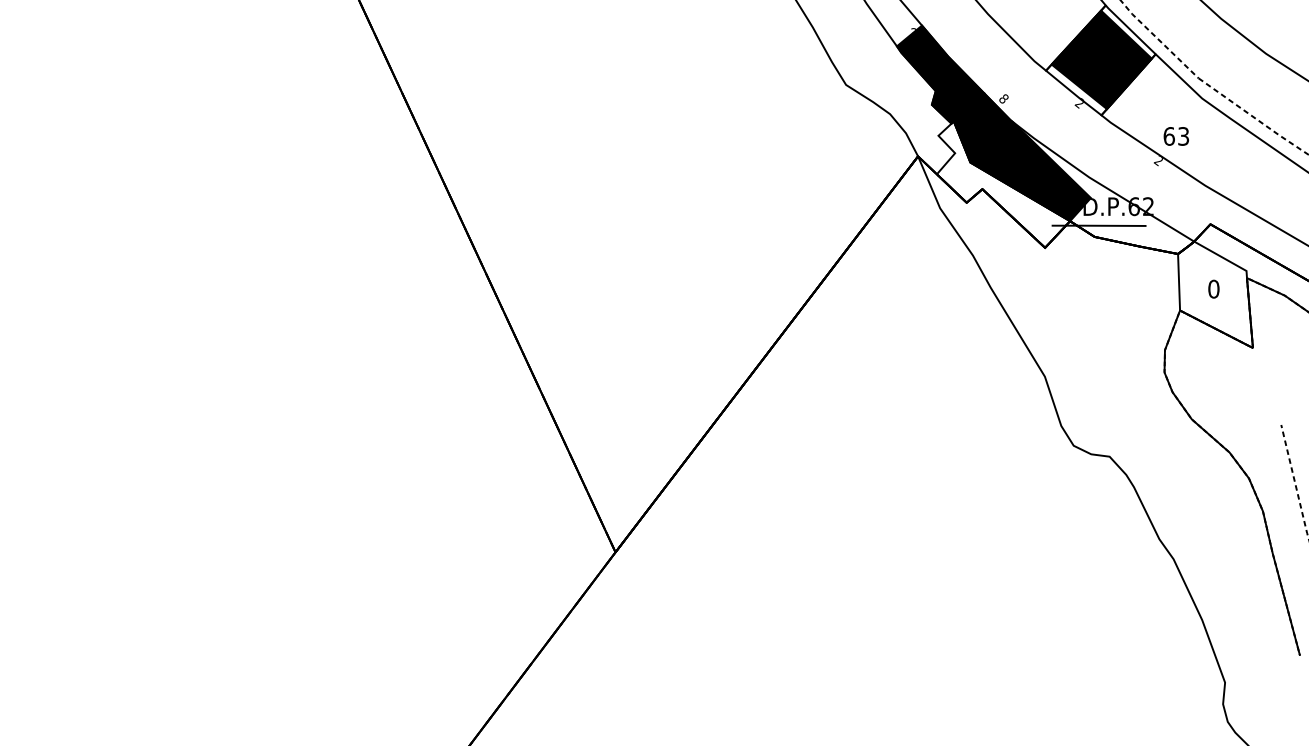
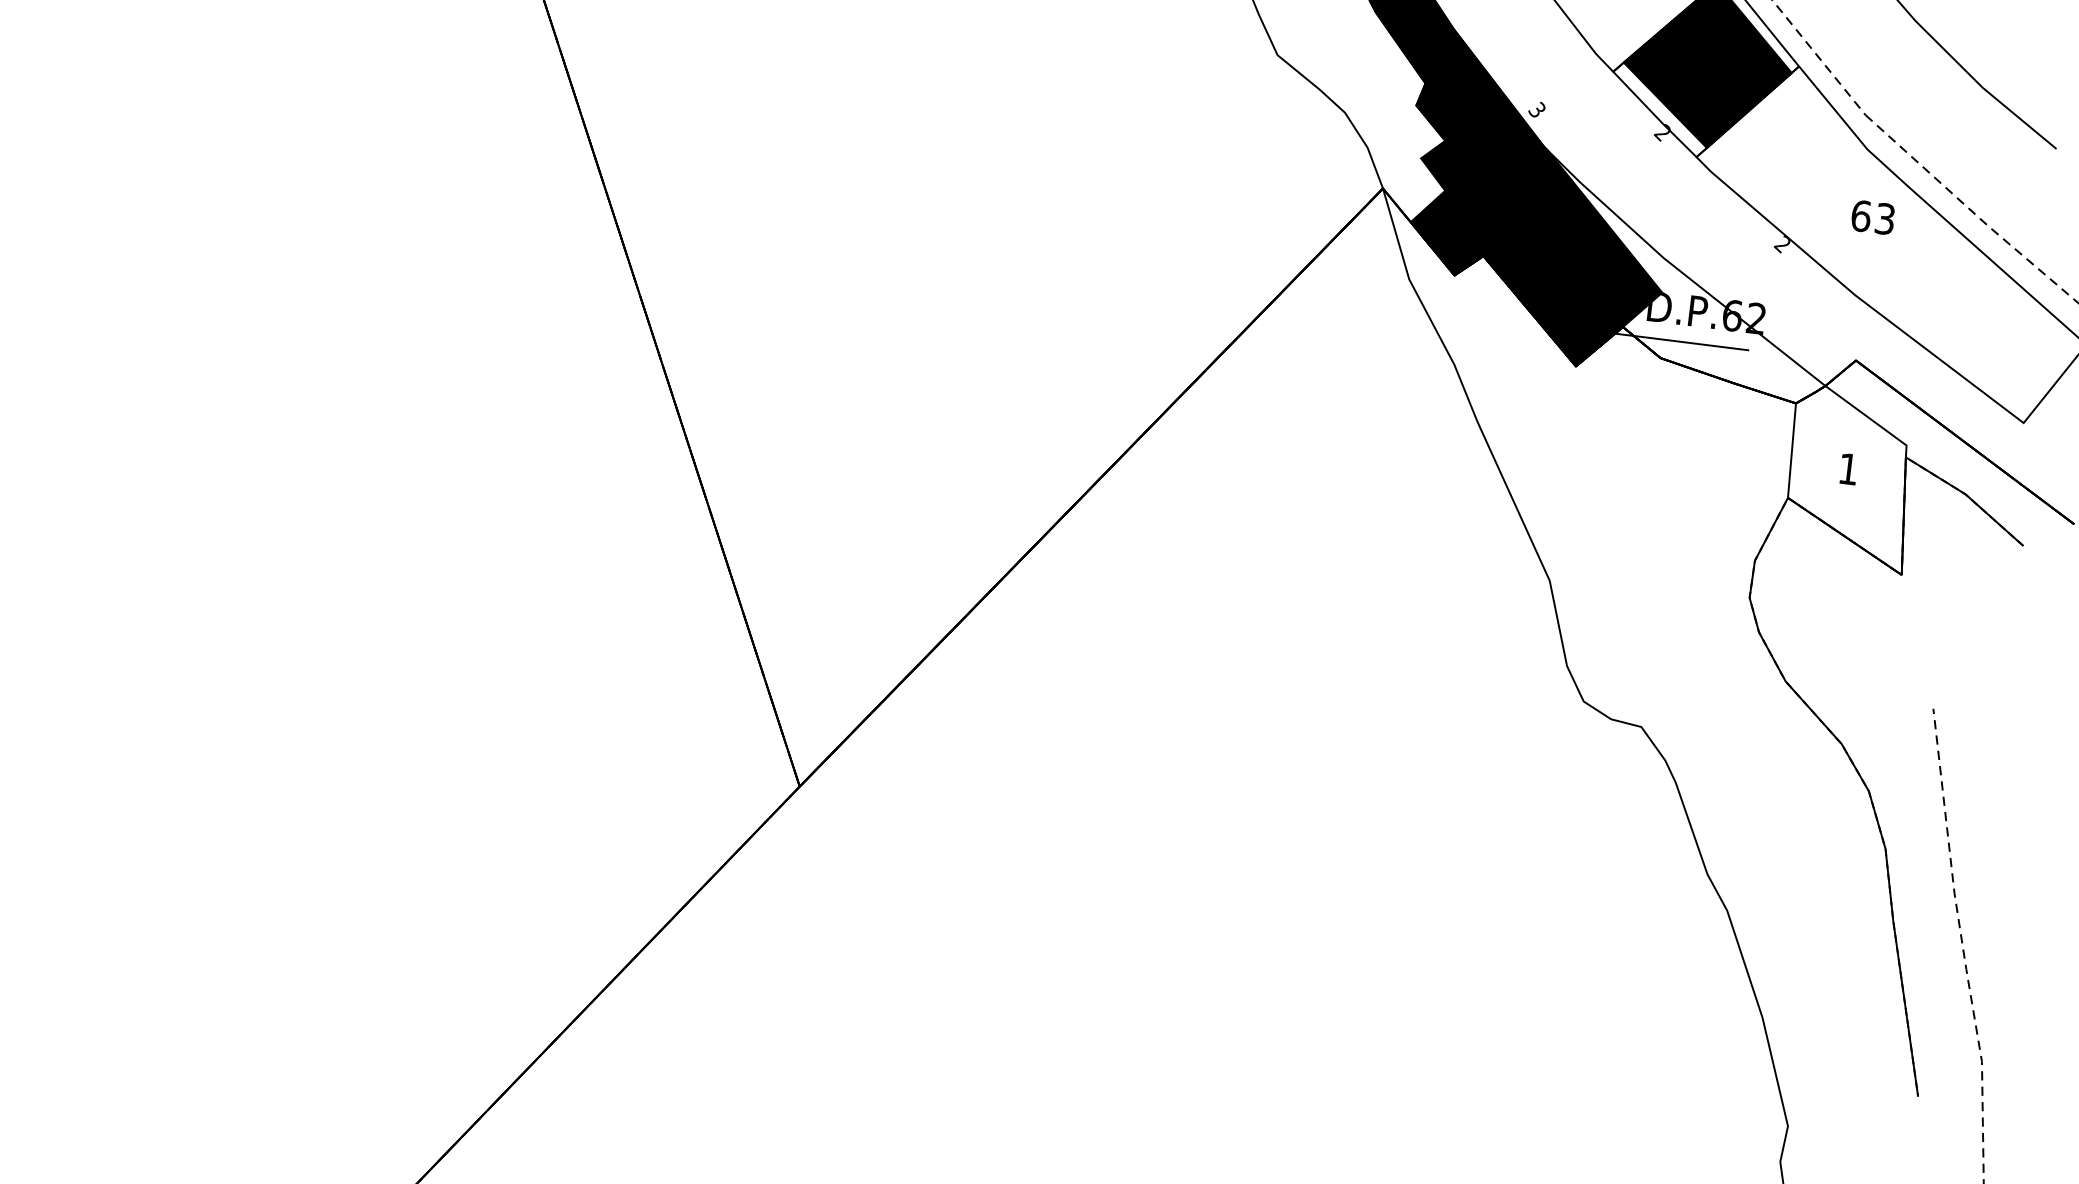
text: (1003, 98) -> (1536, 109), 8 -> 3
text: (1175, 136) -> (1871, 217), moved
fill: (1003, 184) -> (1519, 252), added
text: (1213, 288) -> (1848, 467), 0 -> 1

